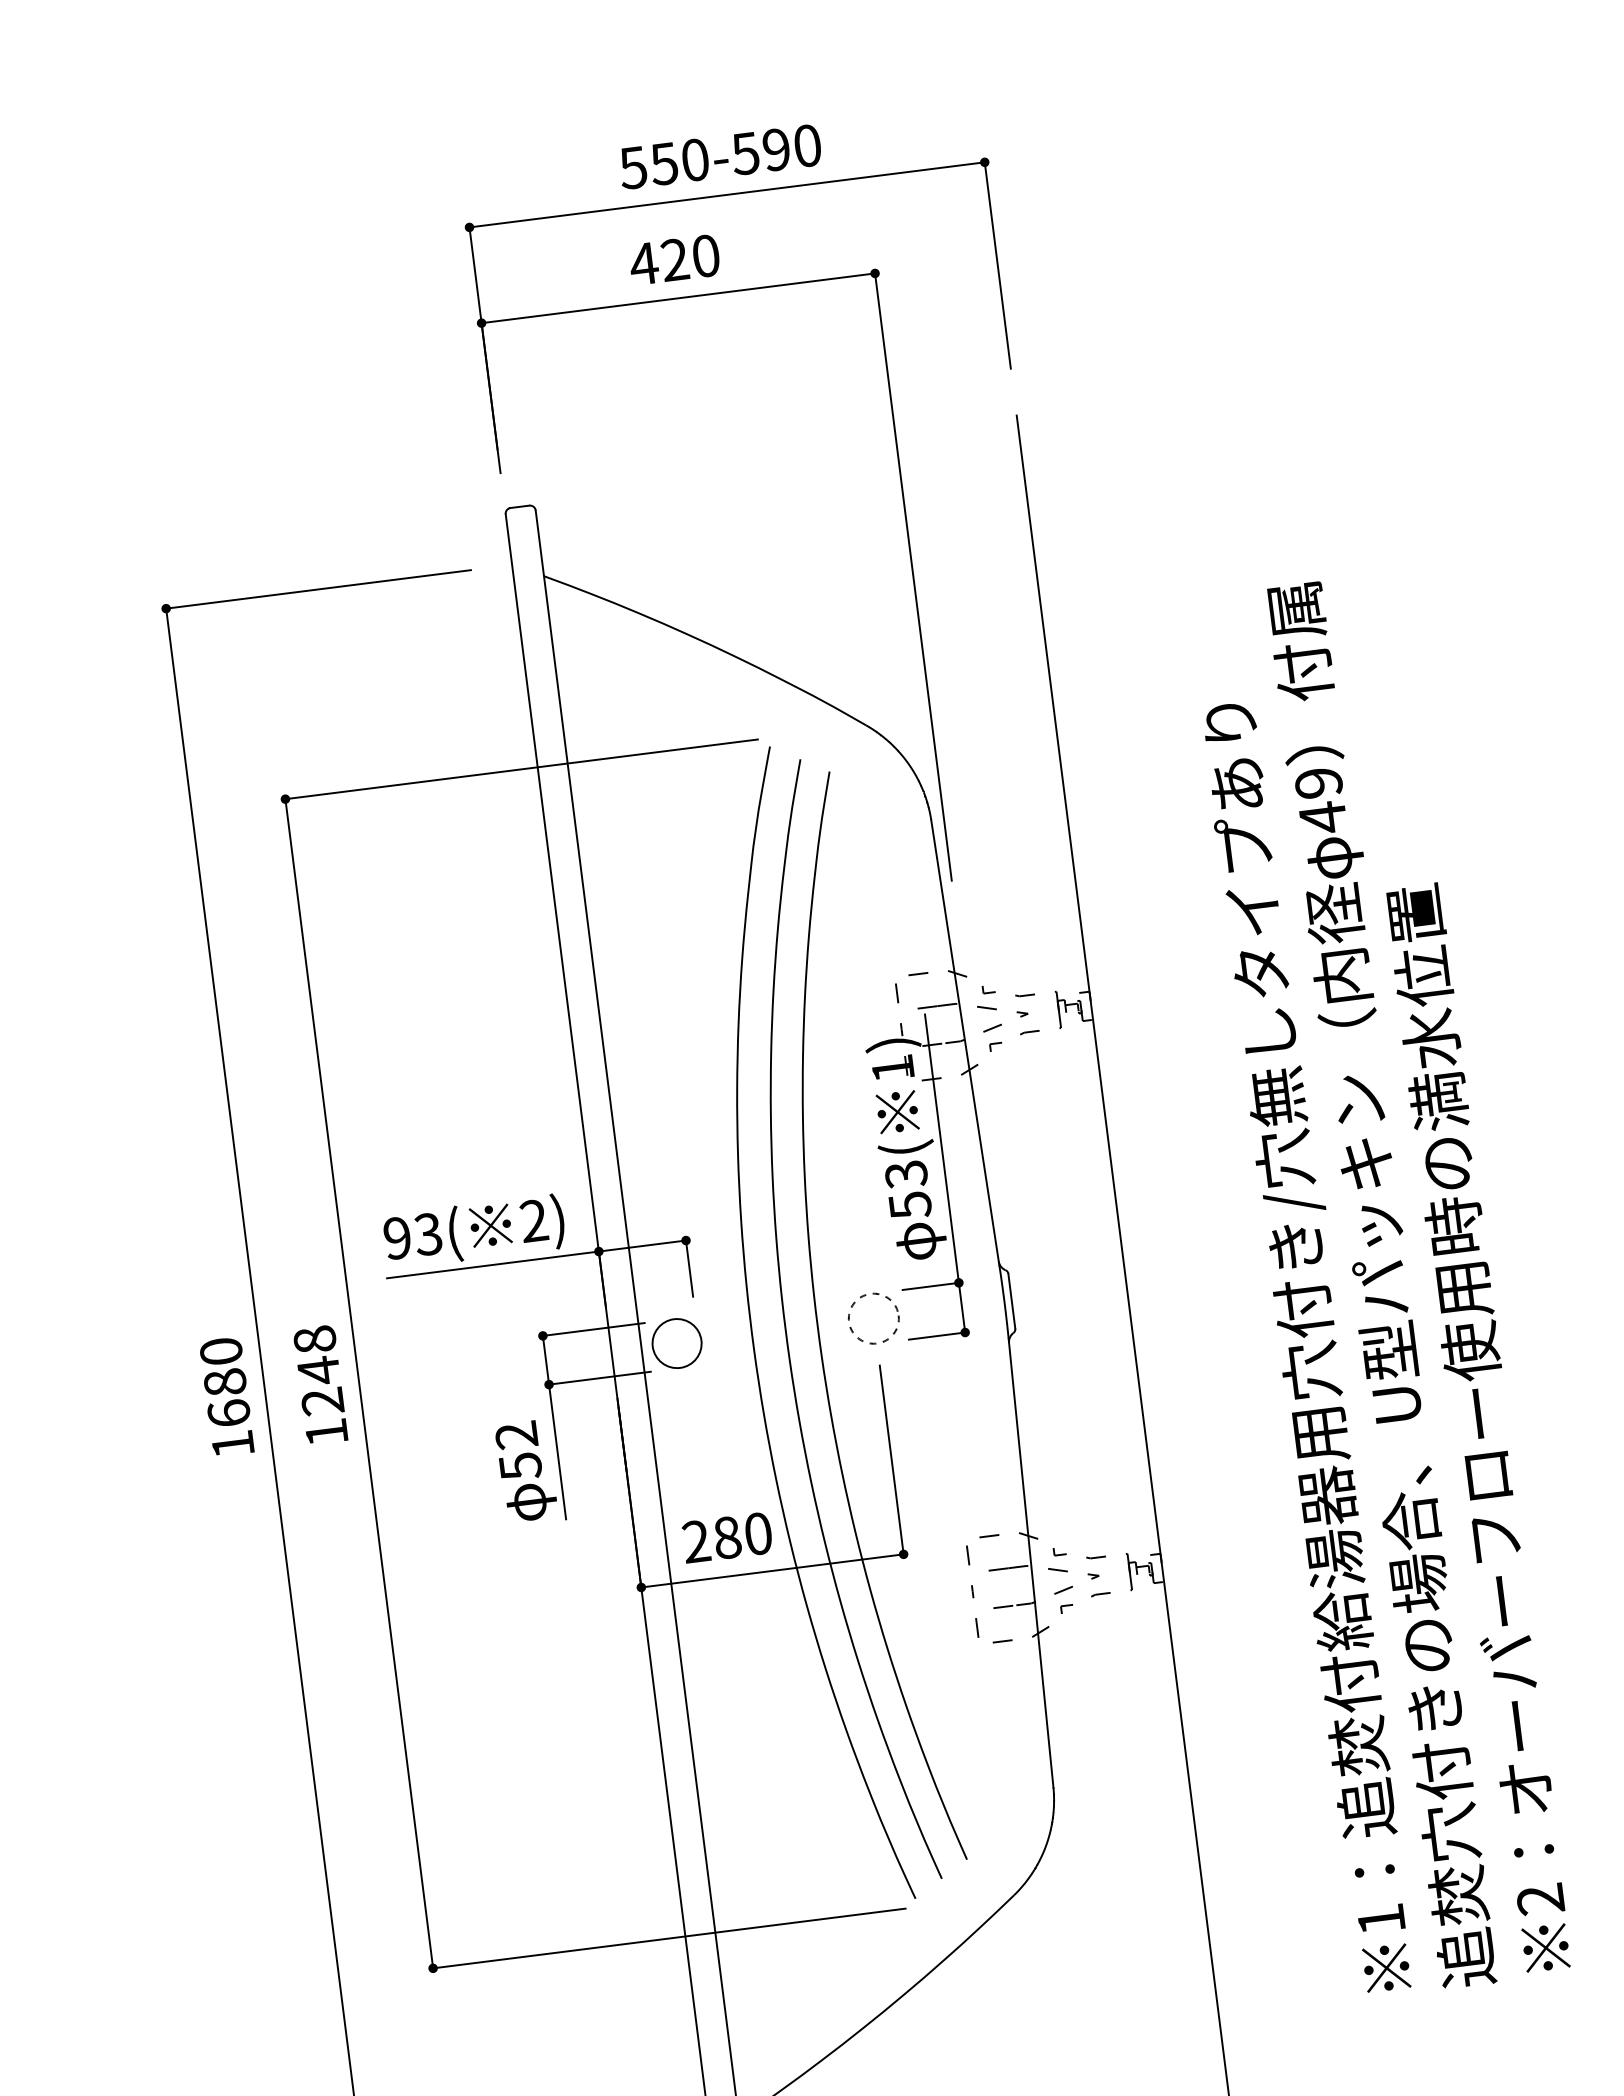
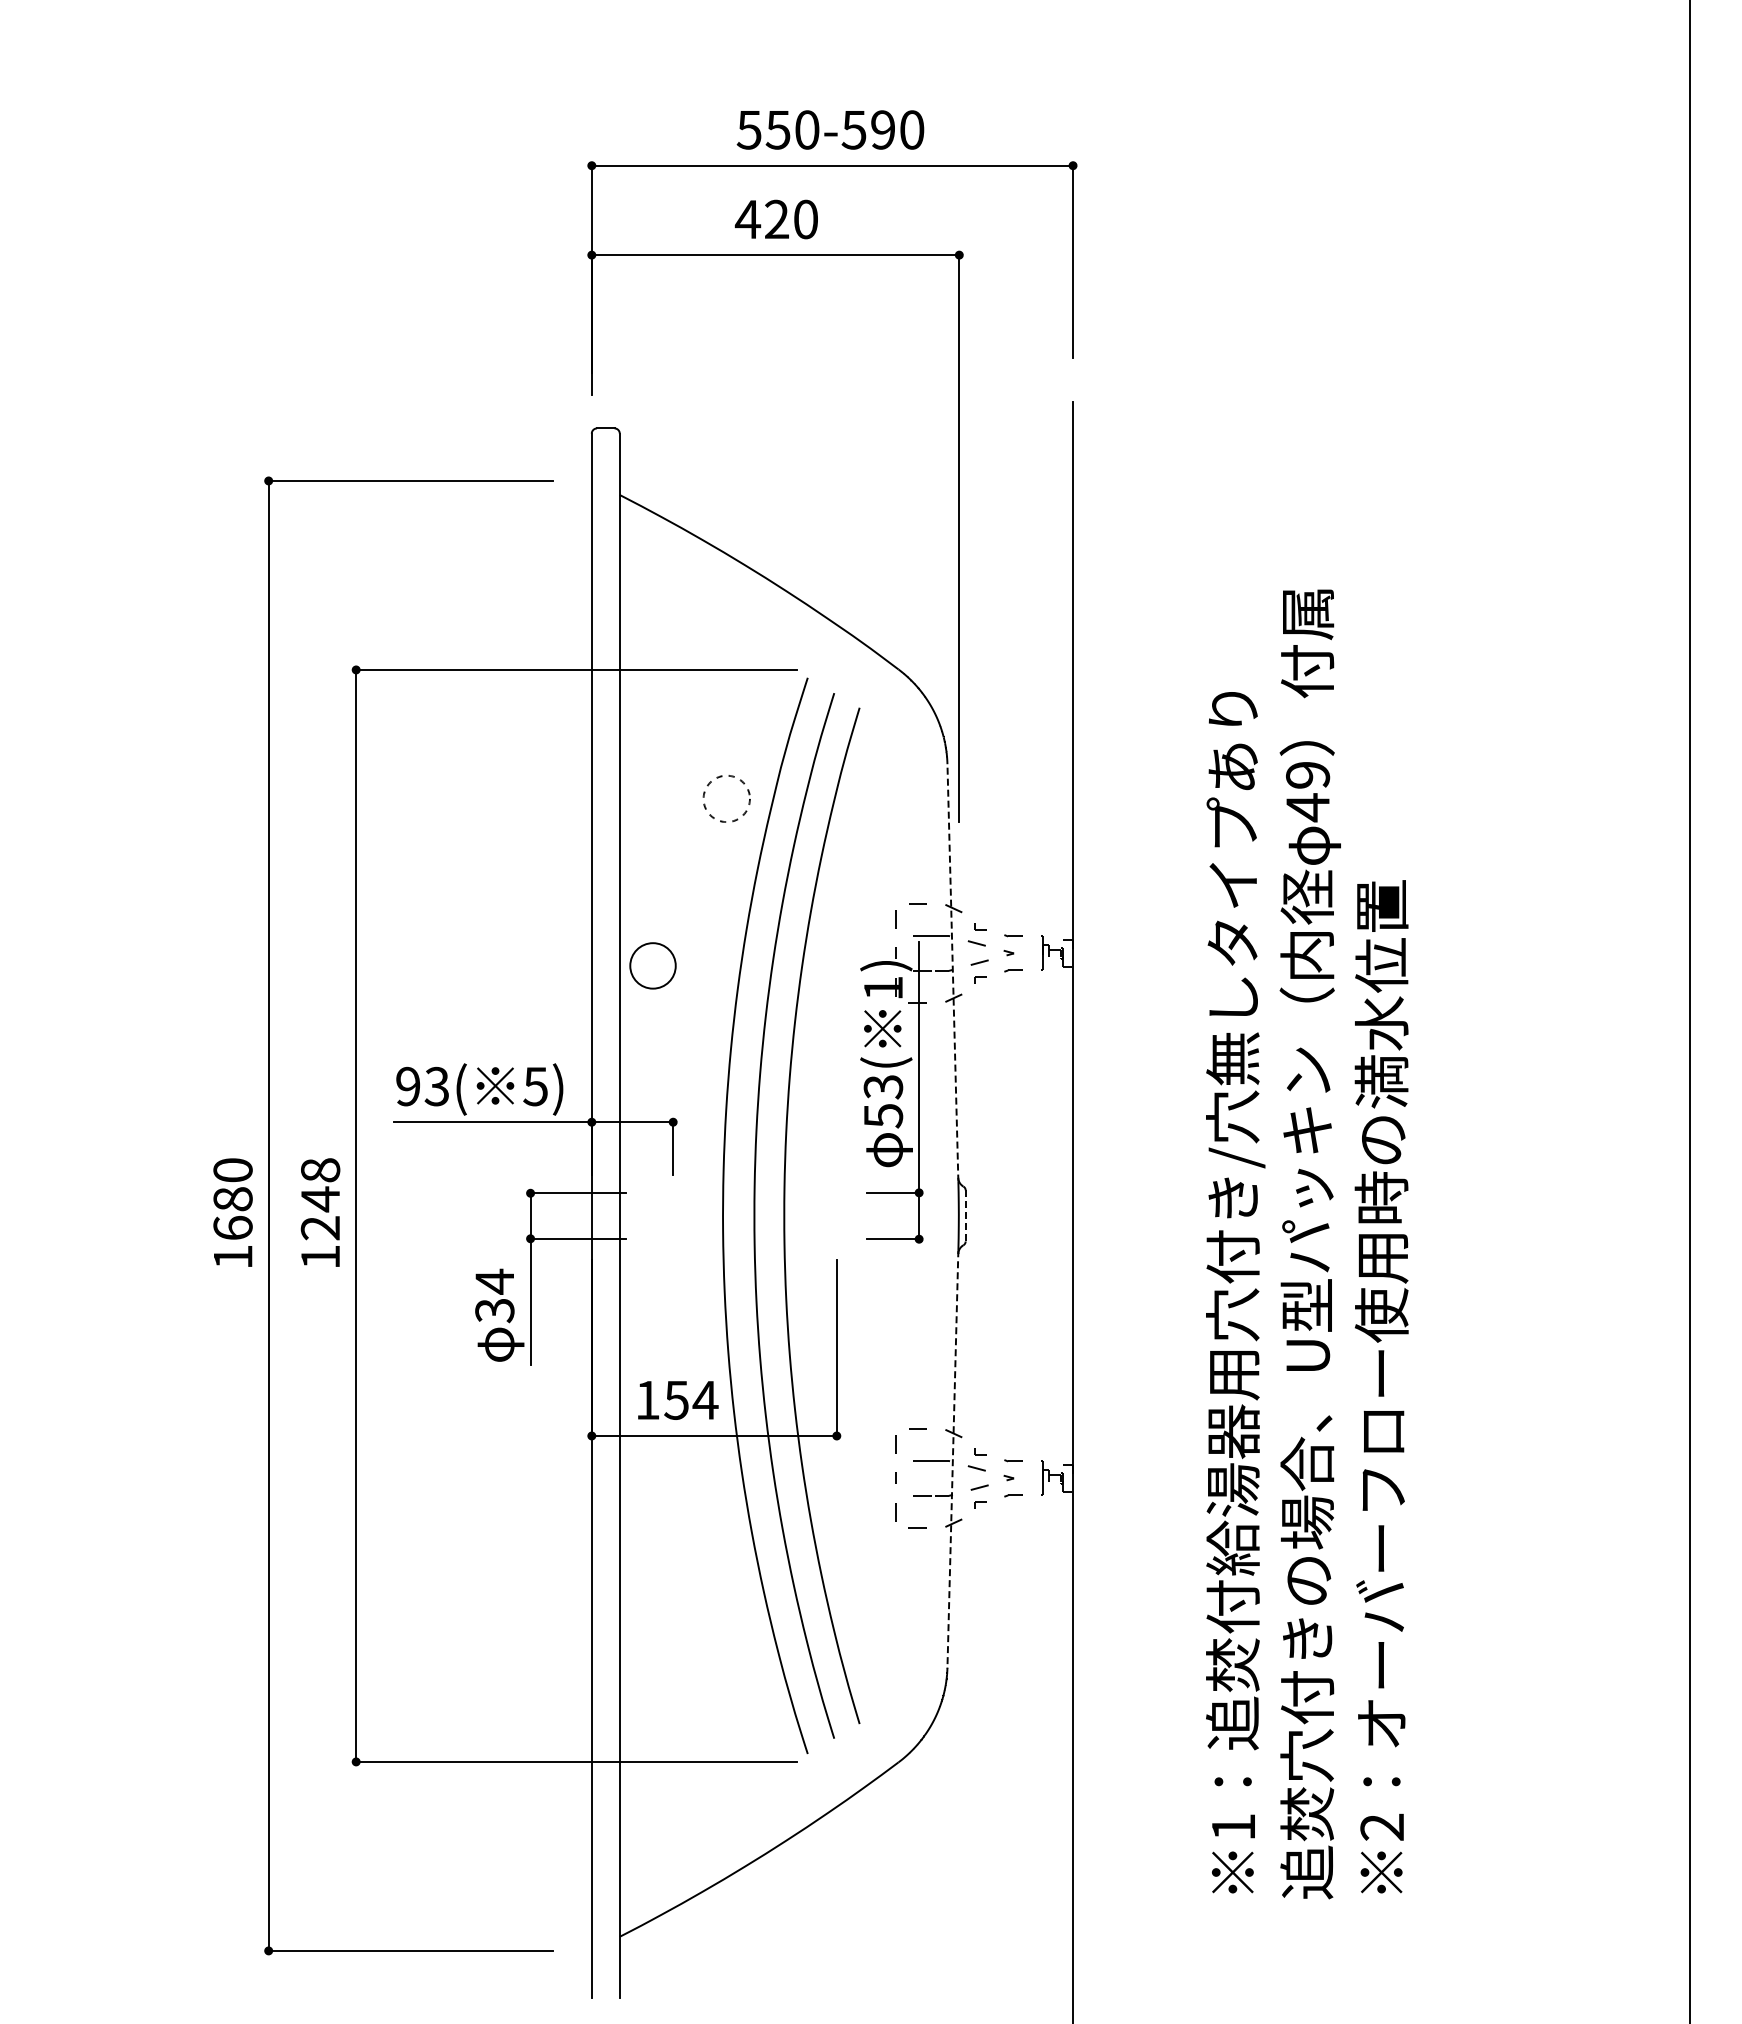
line: (964, 1042) -> (952, 972), solid -> dashed
text: (533, 1220) -> (535, 1086), 2) -> 5)
line: (1011, 1300) -> (965, 1215), solid -> dashed
circle: (873, 1318) -> (726, 798), moved
circle: (676, 1343) -> (652, 965), moved
text: (518, 1450) -> (494, 1295), 52 -> 34
text: (727, 1536) -> (676, 1399), 280 -> 154
line: (1030, 1562) -> (952, 1458), solid -> dashed

